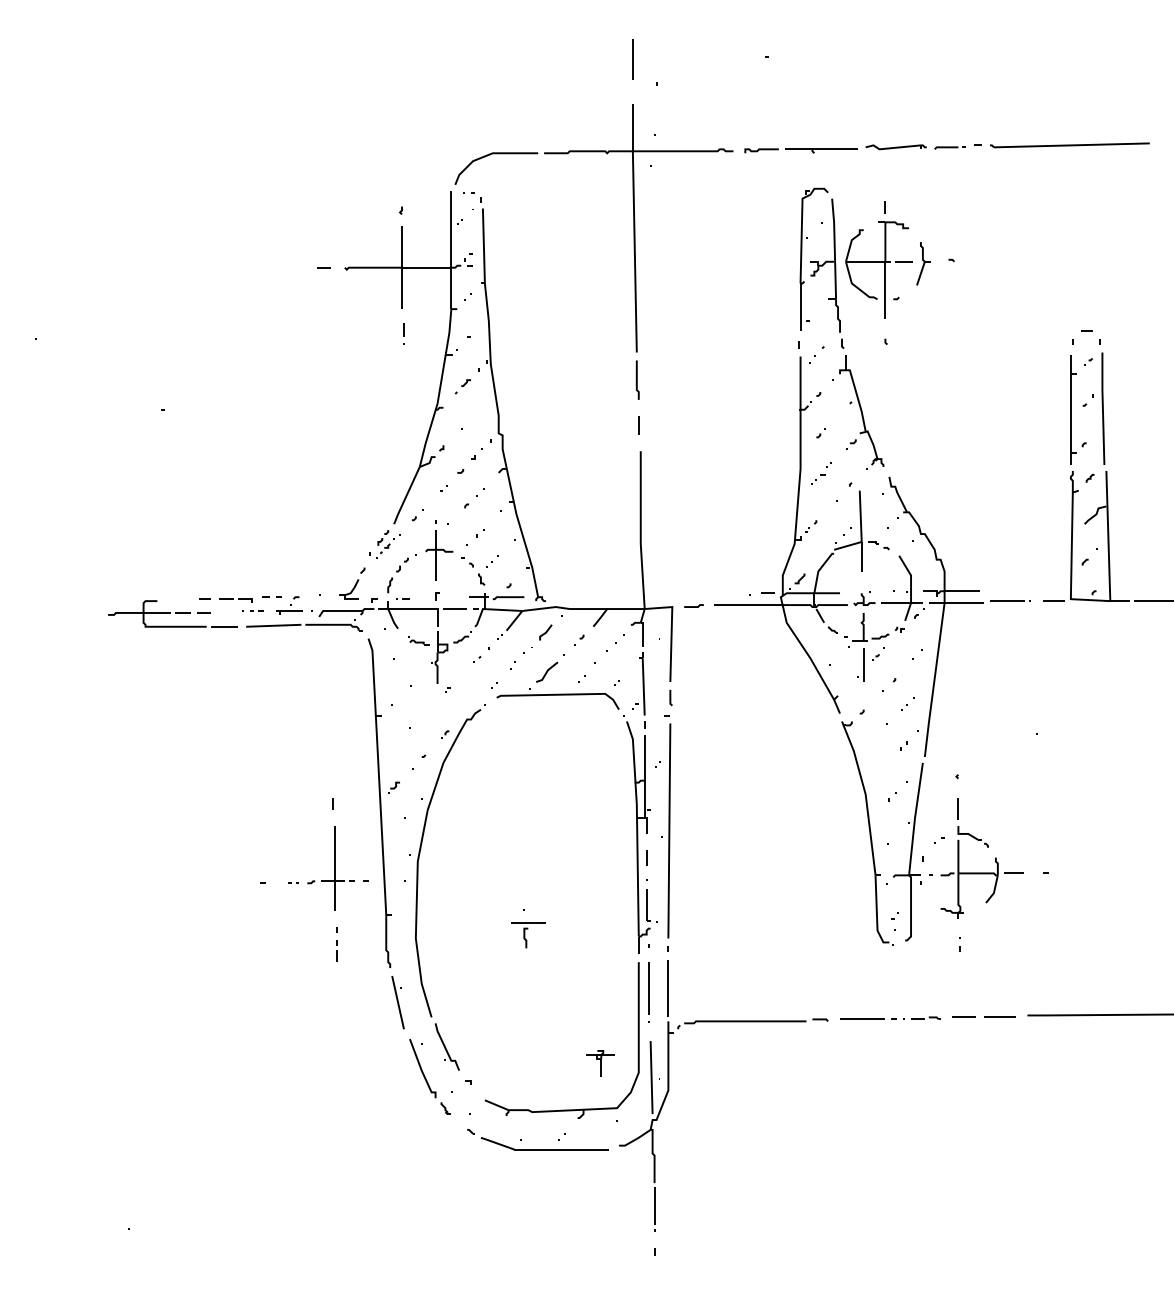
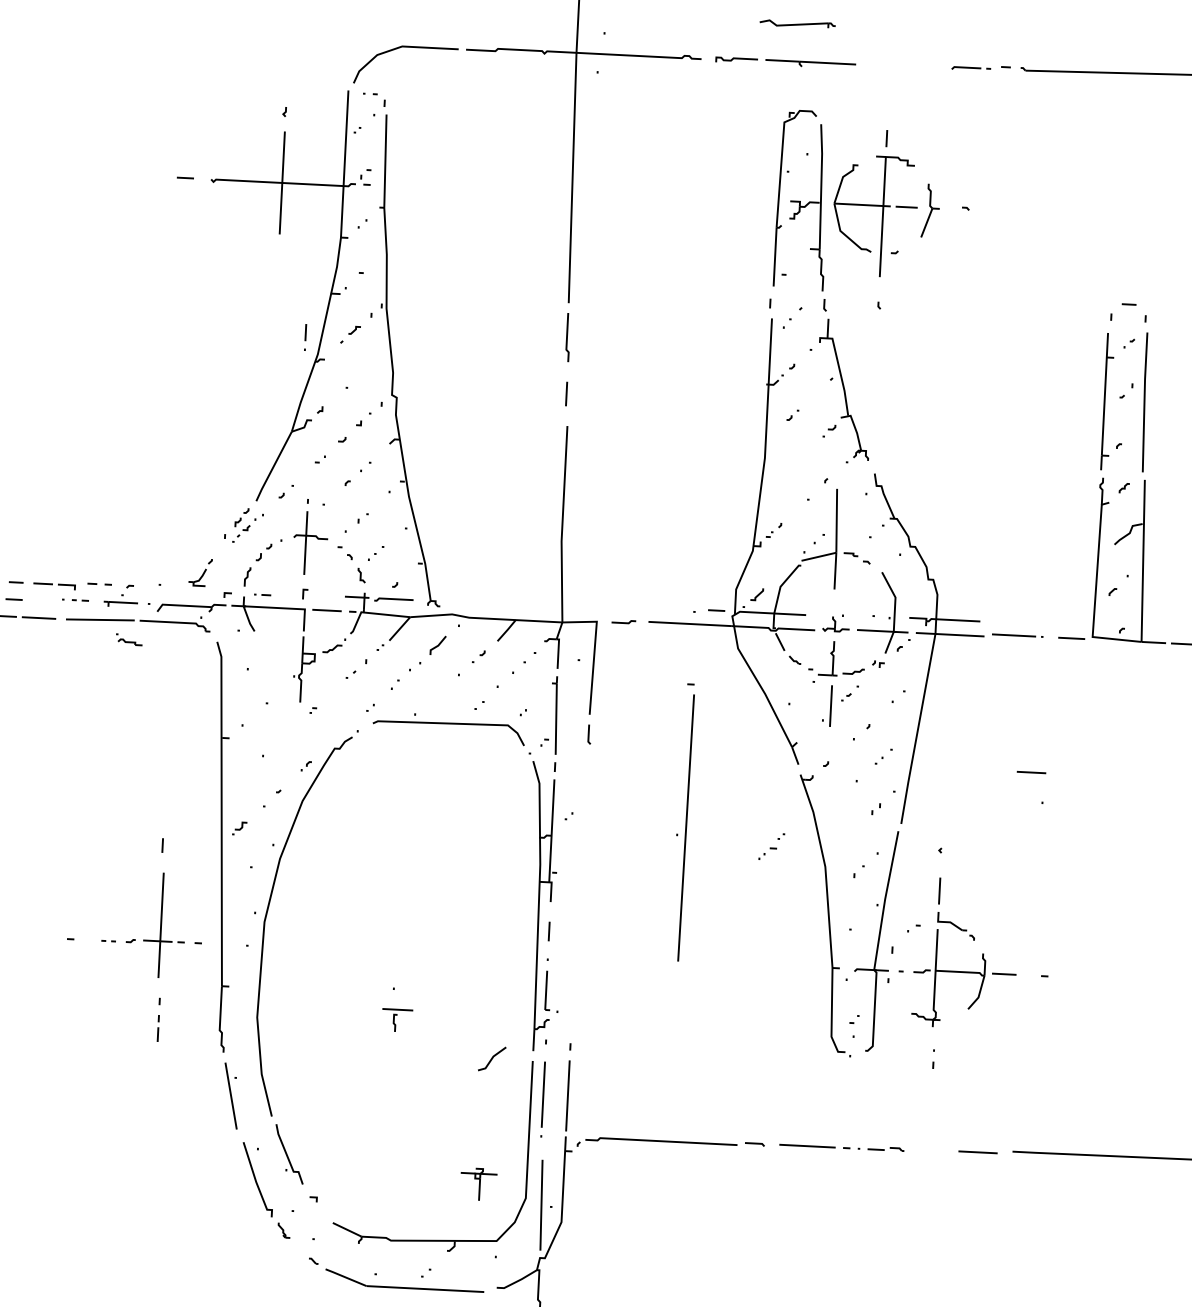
part: (895, 147) -> (796, 24), moved
line: (403, 333) -> (304, 337), moved
part: (821, 473) -> (771, 846), moved
part: (352, 583) -> (200, 572), size x0.7
part: (418, 640) -> (128, 639), moved
line: (547, 671) -> (492, 1058), moved
part: (666, 826) -> (682, 822), moved
part: (528, 935) -> (397, 1020), size x0.7
line: (963, 1016) -> (1030, 771), moved

